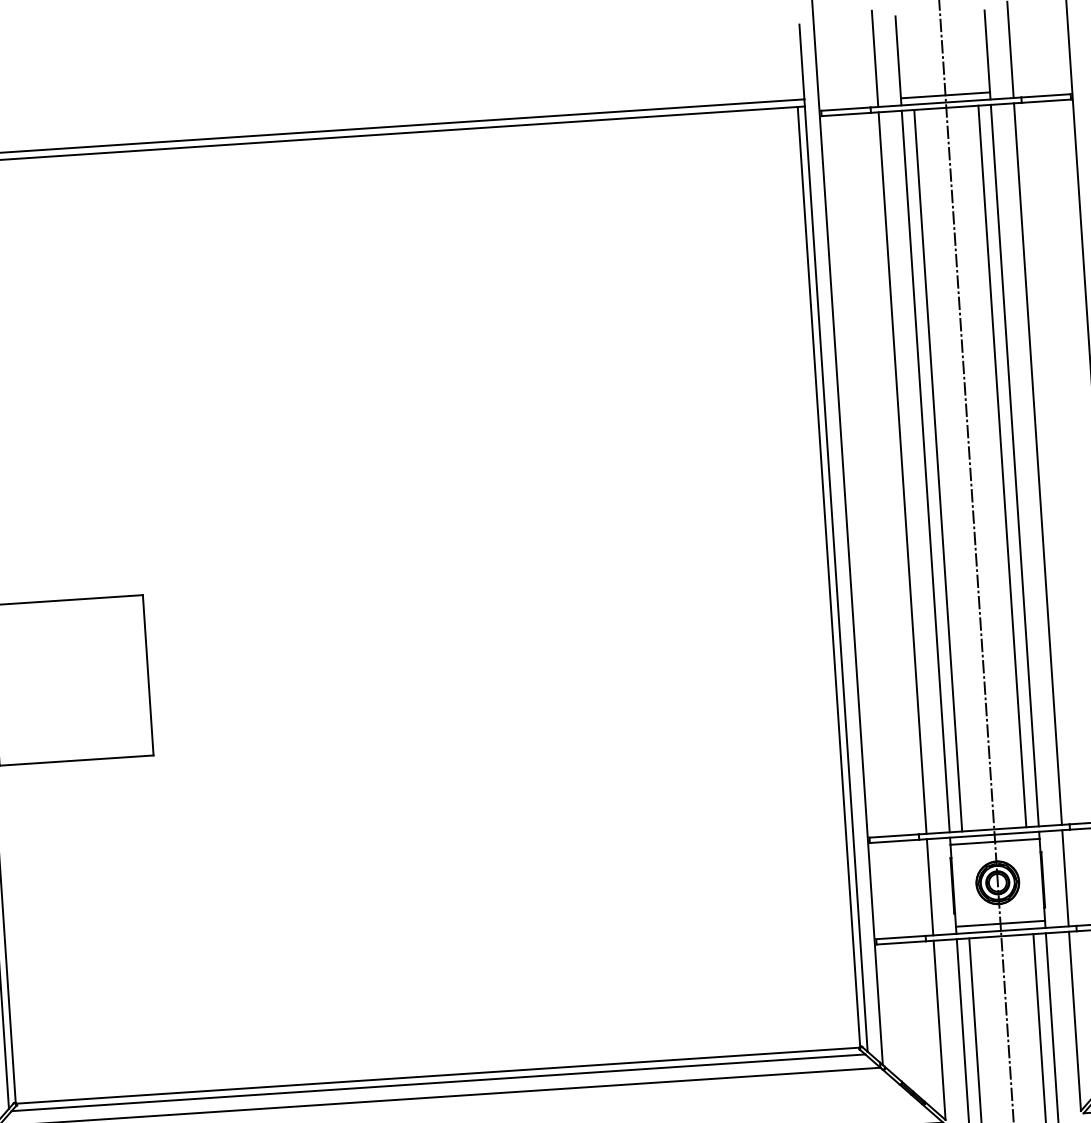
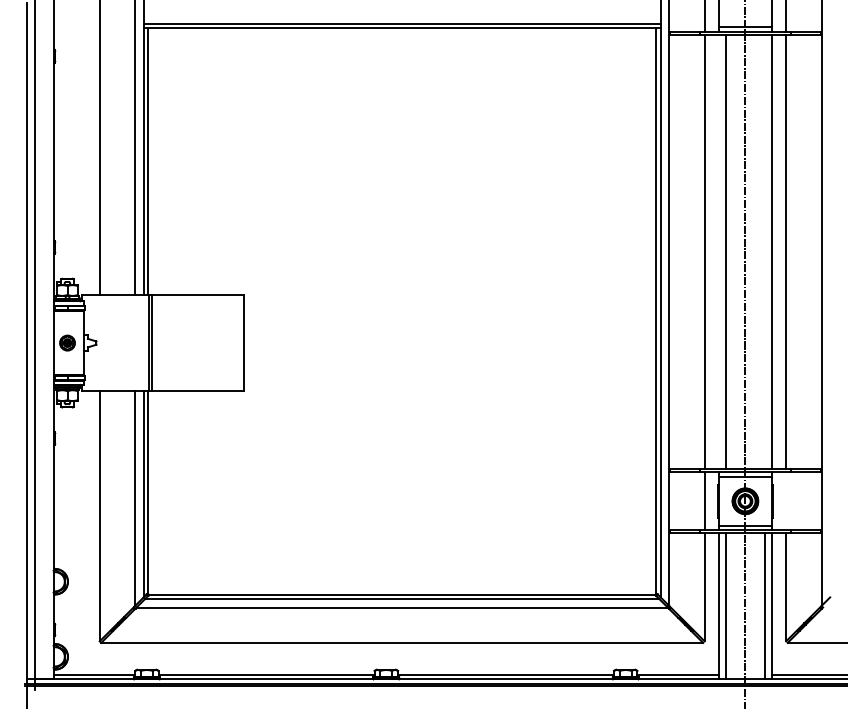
line: (1001, 465) -> (764, 251), removed
line: (925, 470) -> (718, 251), removed
line: (1066, 878) -> (786, 501), removed

